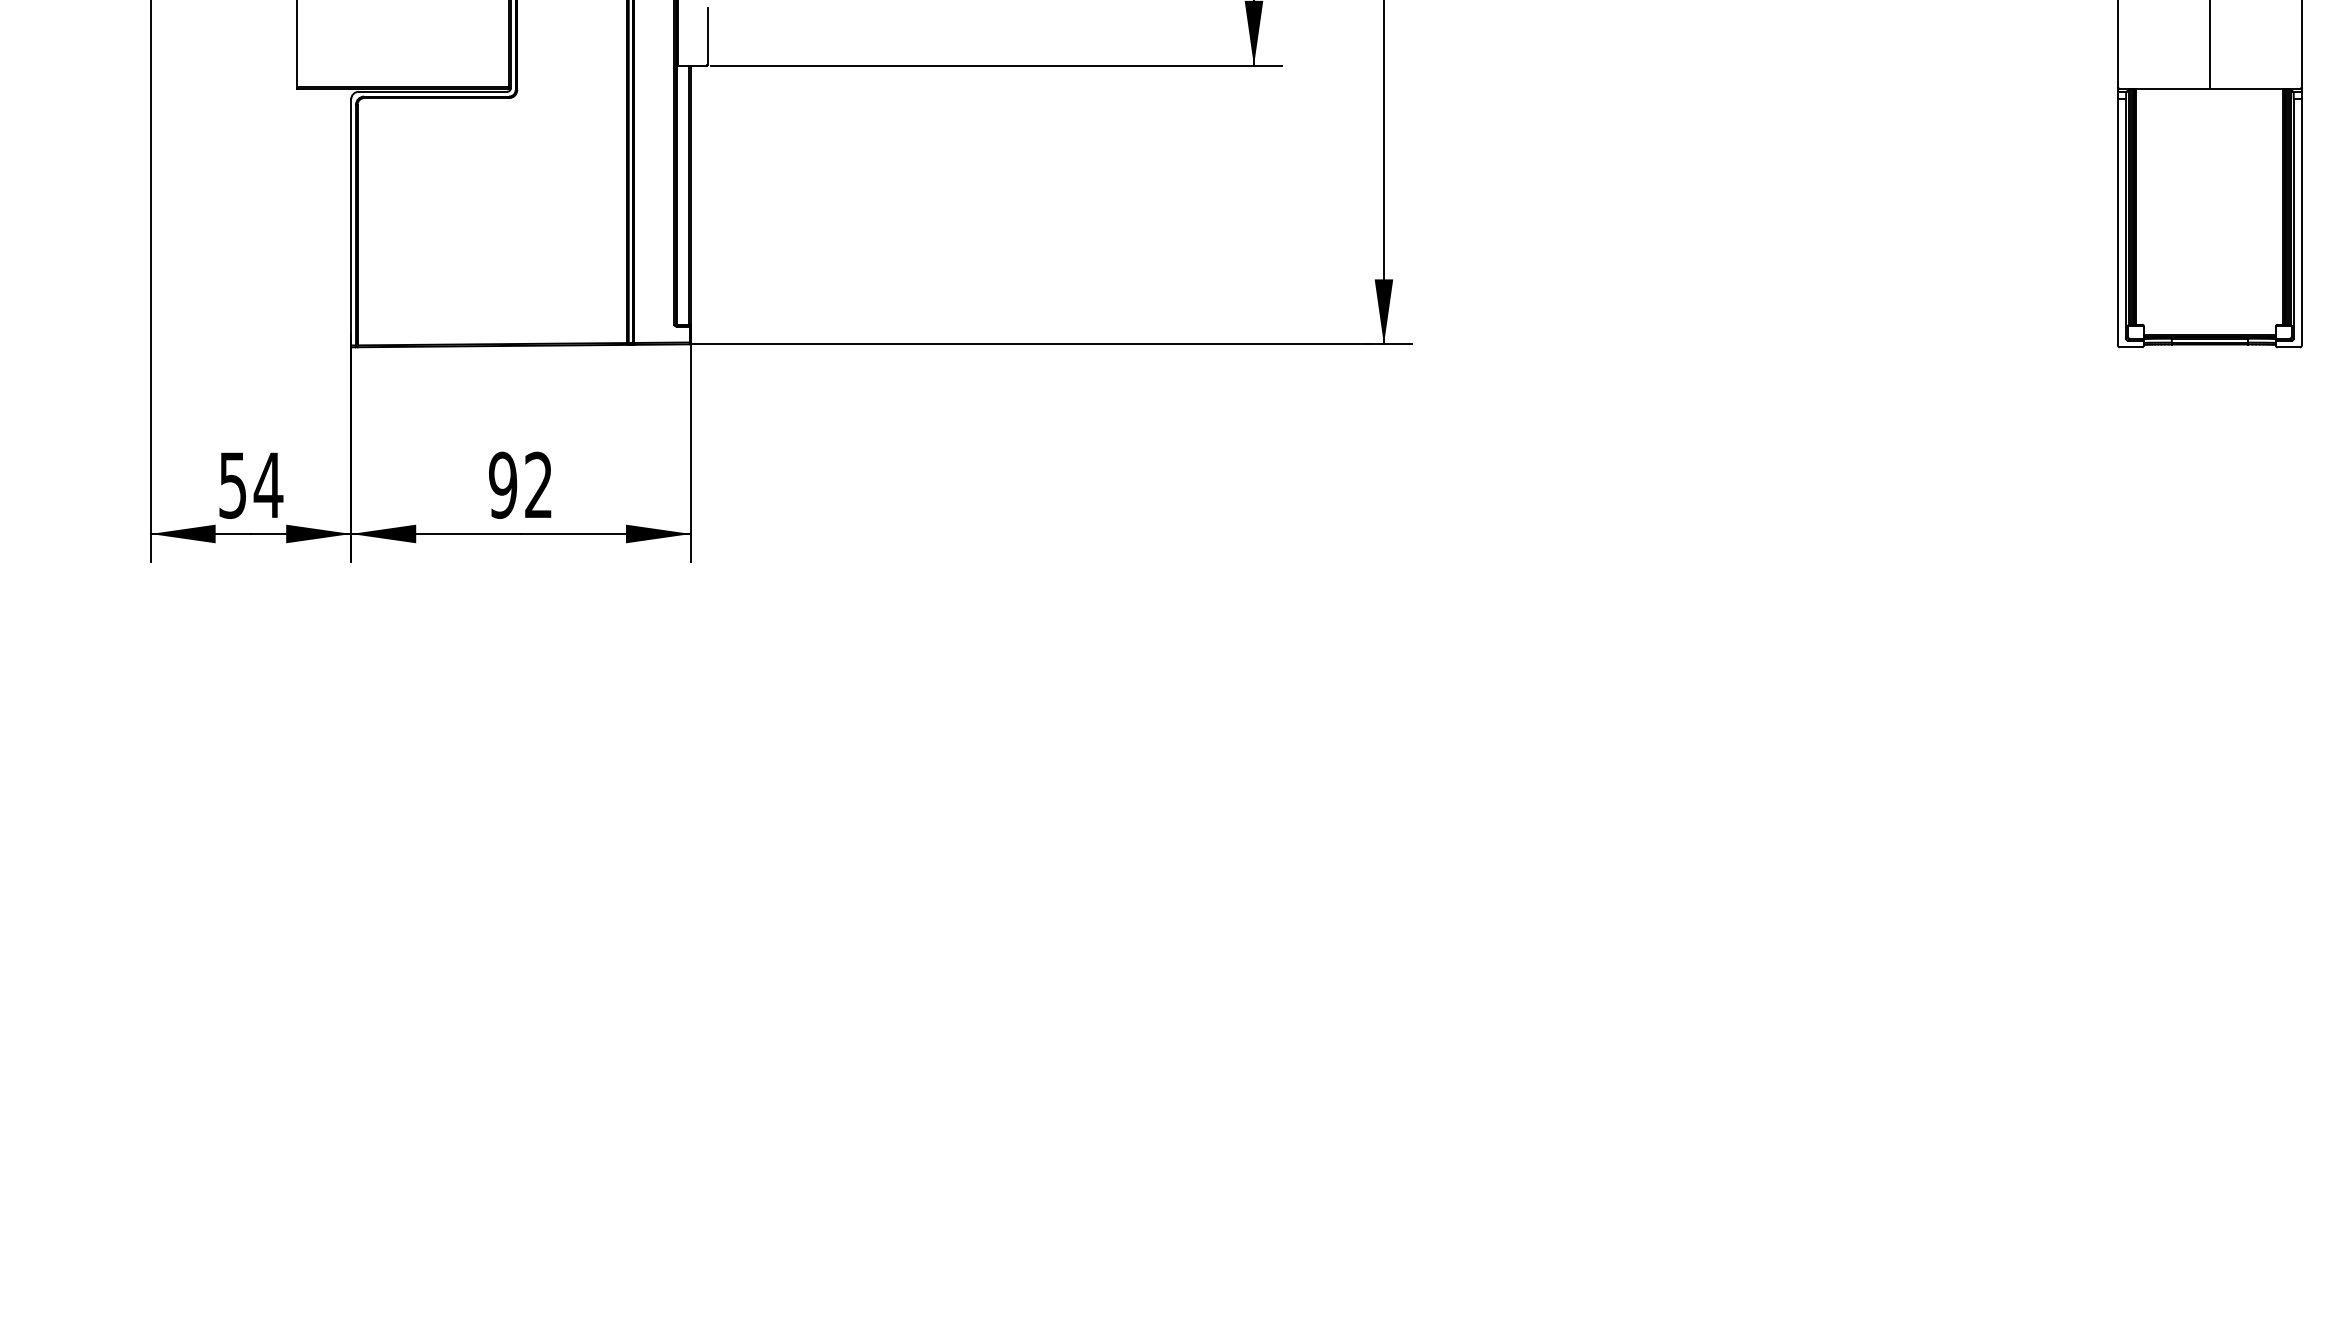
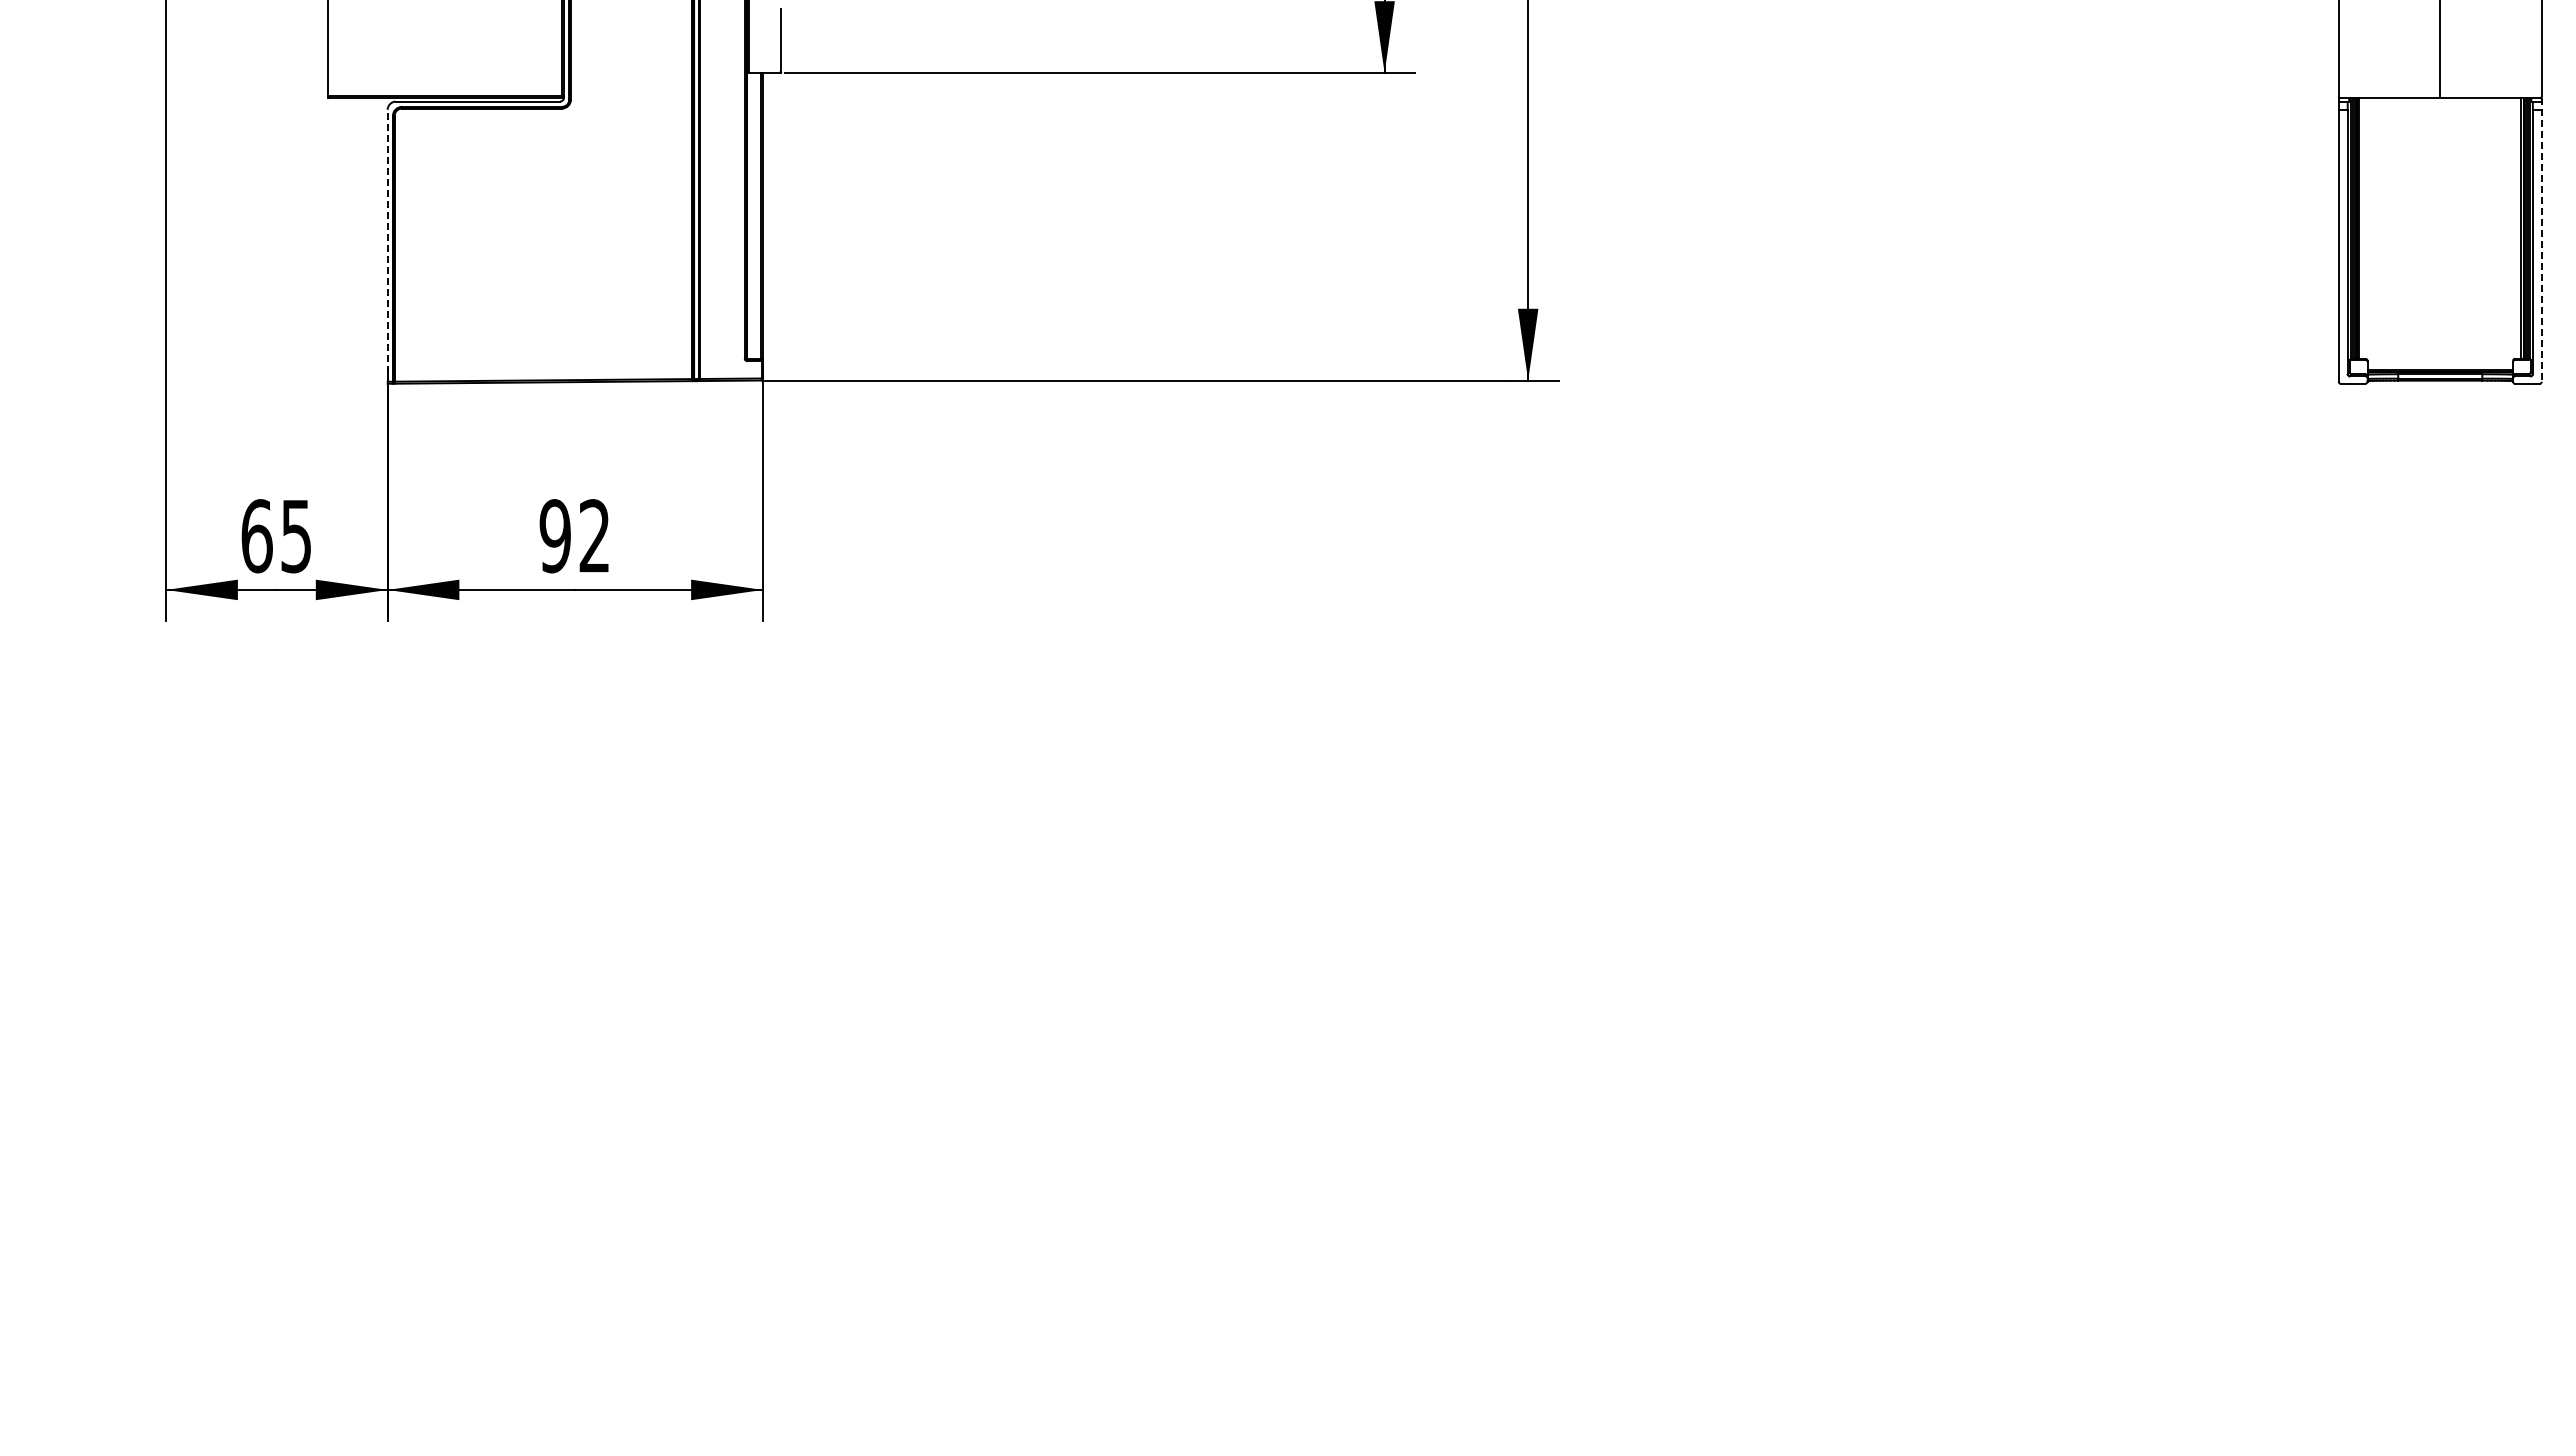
line: (2301, 217) -> (2541, 240), solid -> dashed
line: (351, 223) -> (387, 246), solid -> dashed
text: (250, 485) -> (276, 536), 54 -> 65

